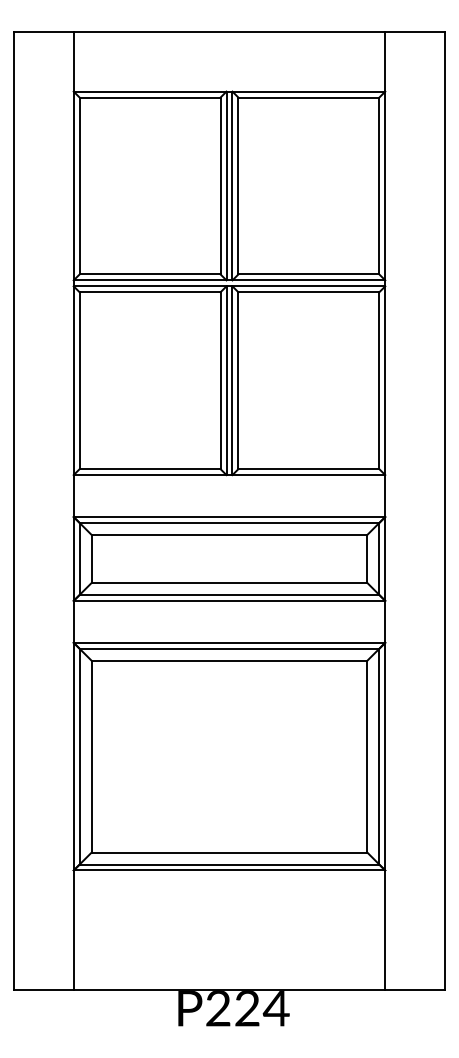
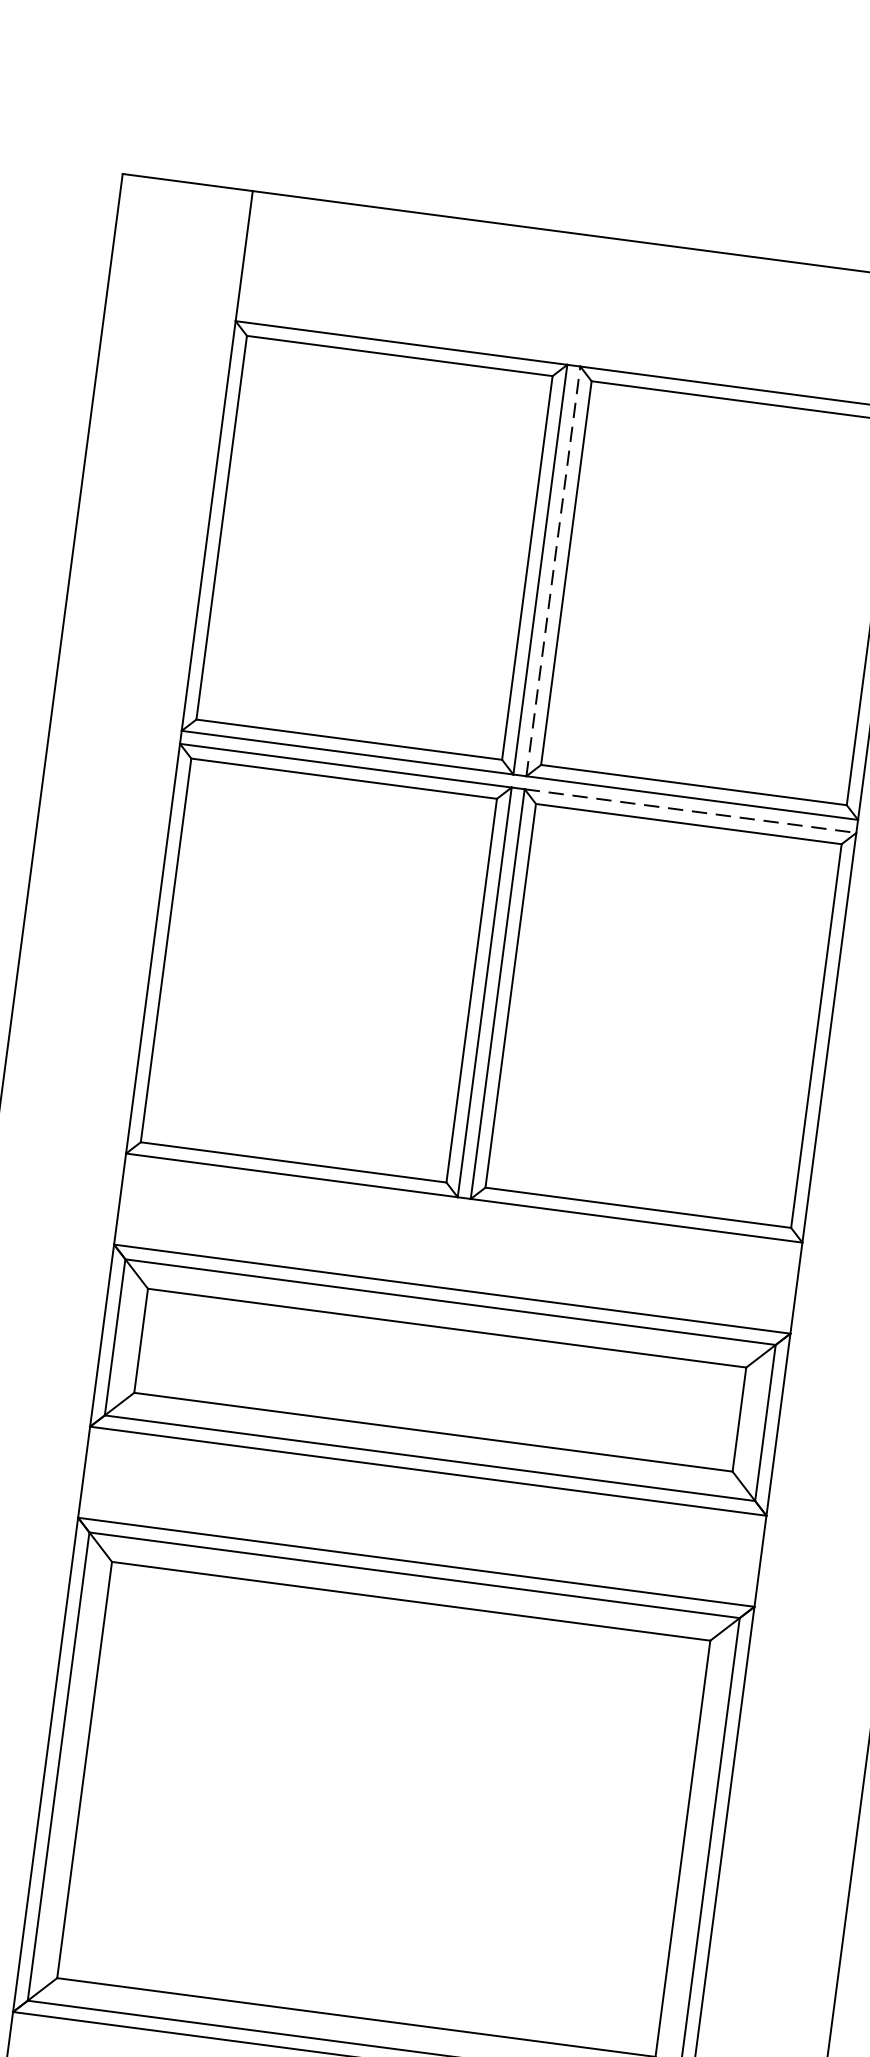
line: (232, 185) -> (553, 570), solid -> dashed
line: (309, 286) -> (691, 811), solid -> dashed

